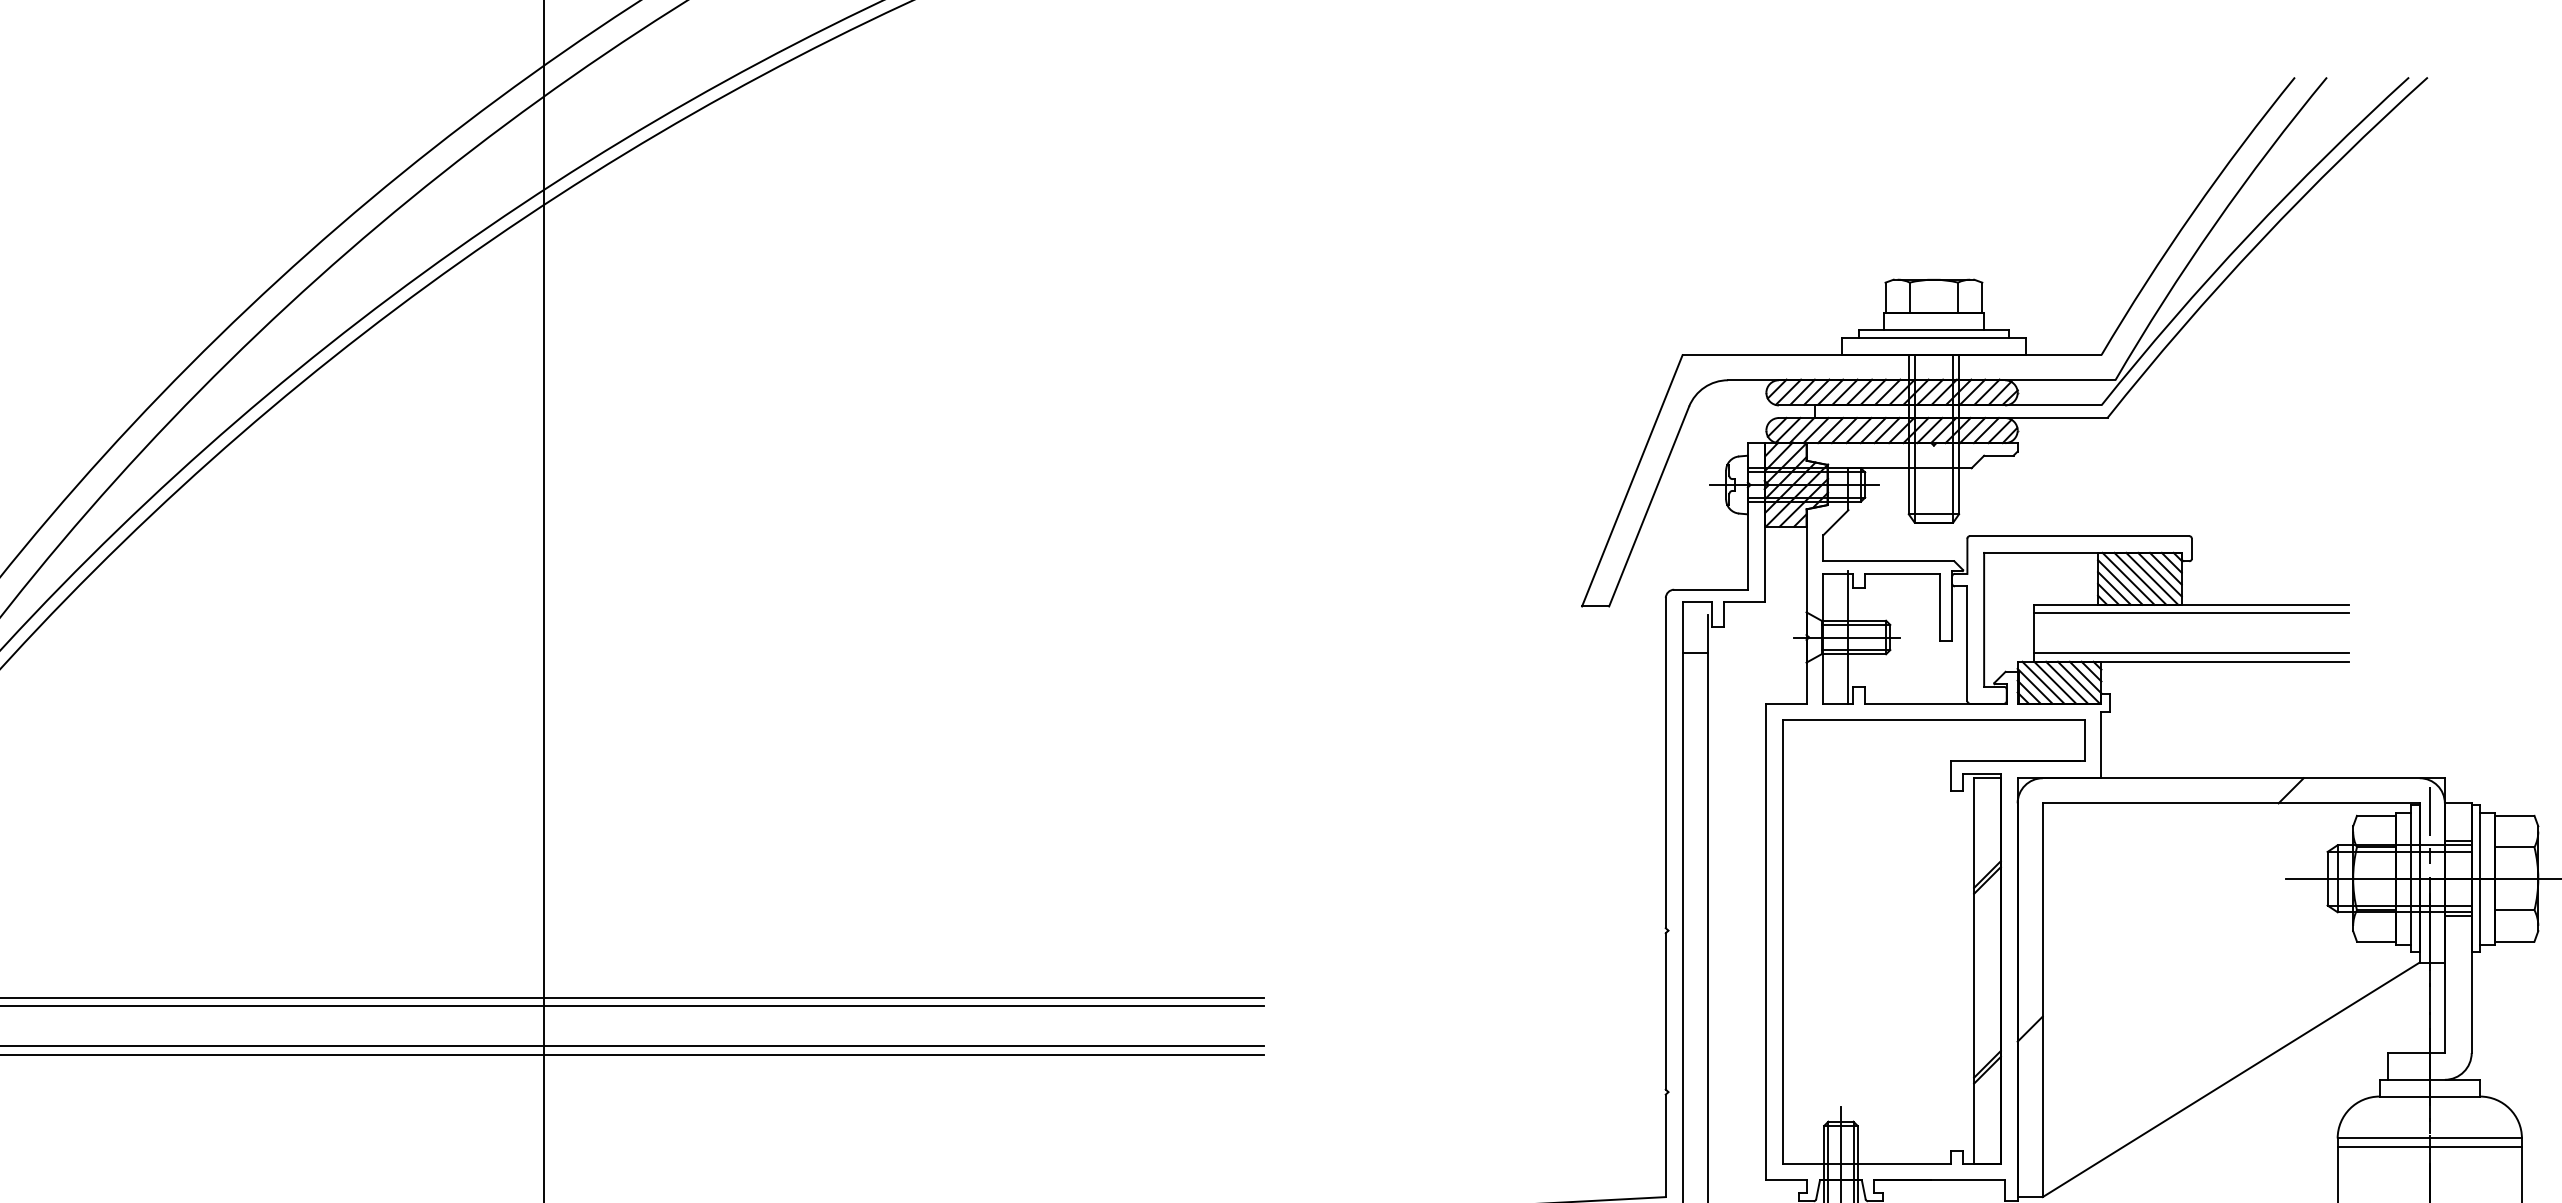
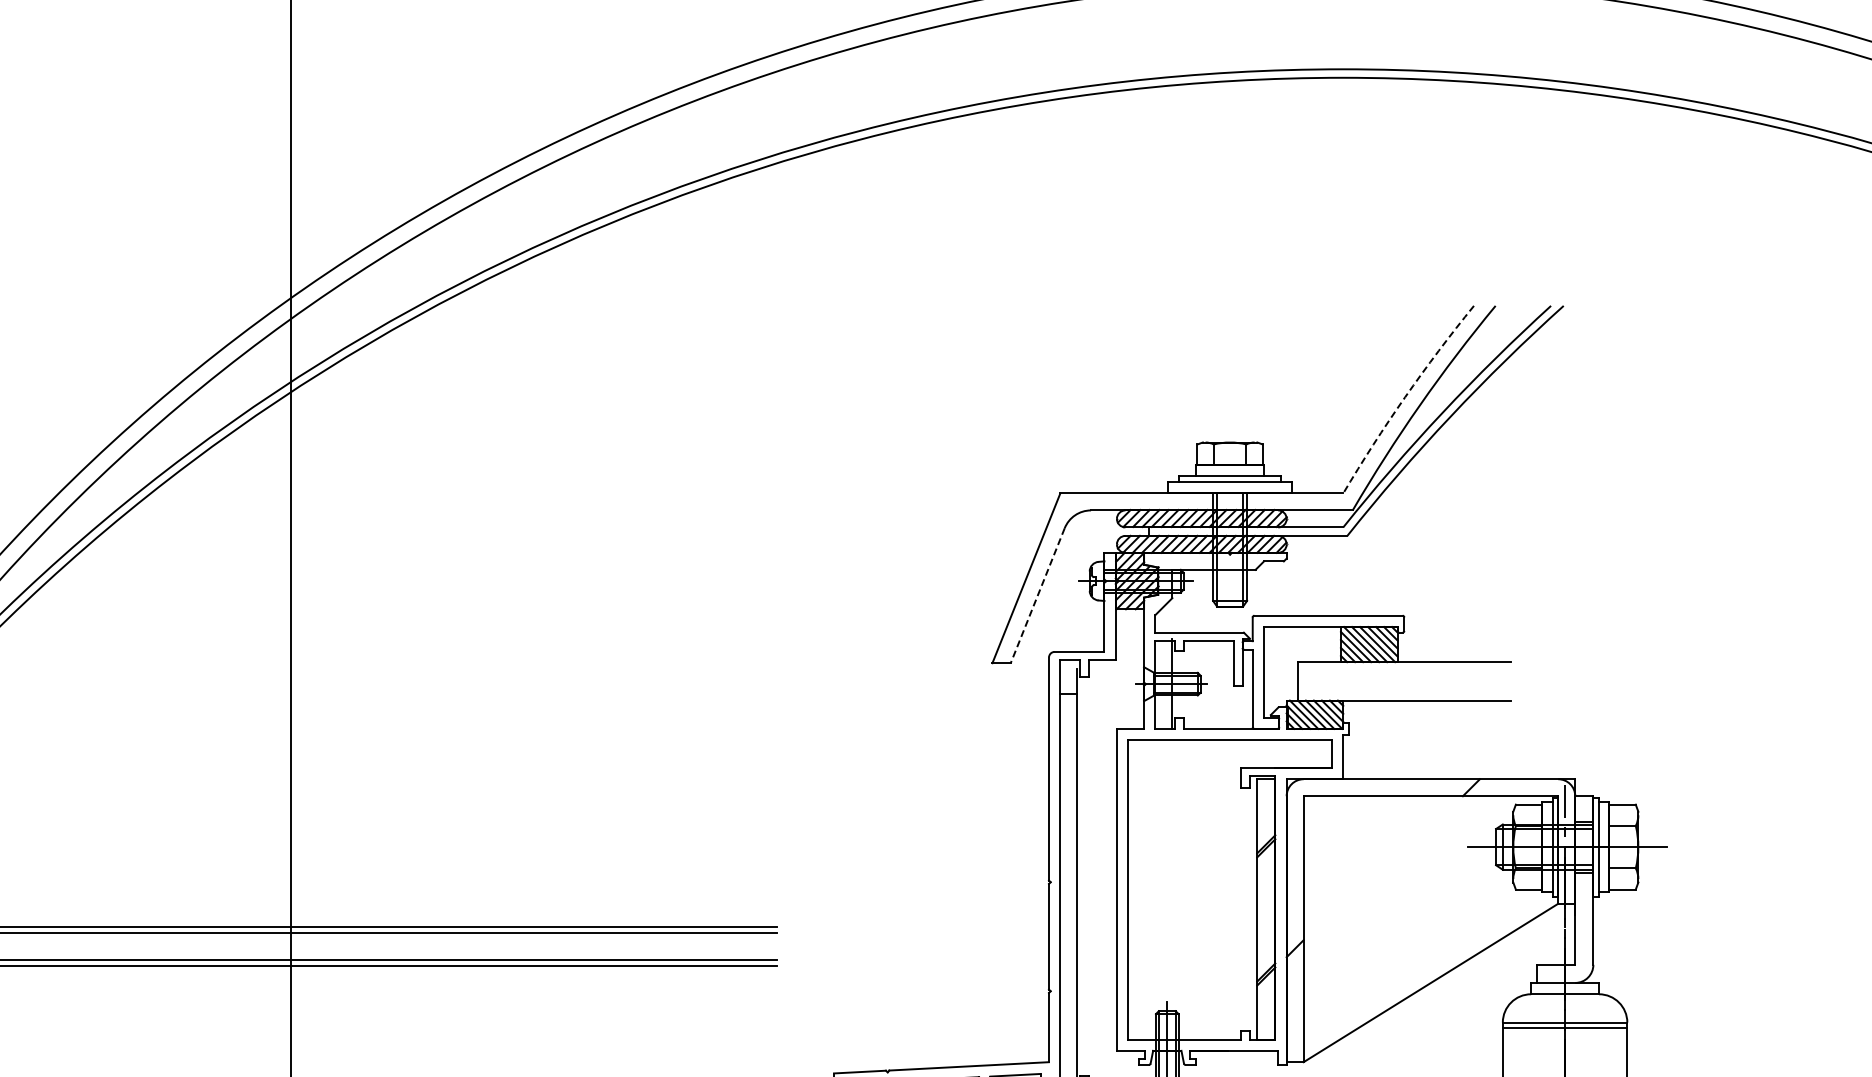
arc: (2193, 213) -> (1405, 397), solid -> dashed
line: (1648, 506) -> (1037, 595), solid -> dashed
line: (2190, 612) -> (1403, 667), removed
line: (2190, 652) -> (1403, 694), removed

